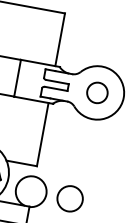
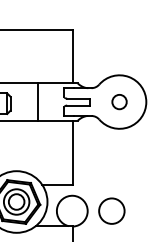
circle: (97, 92) -> (119, 101), size x0.7

